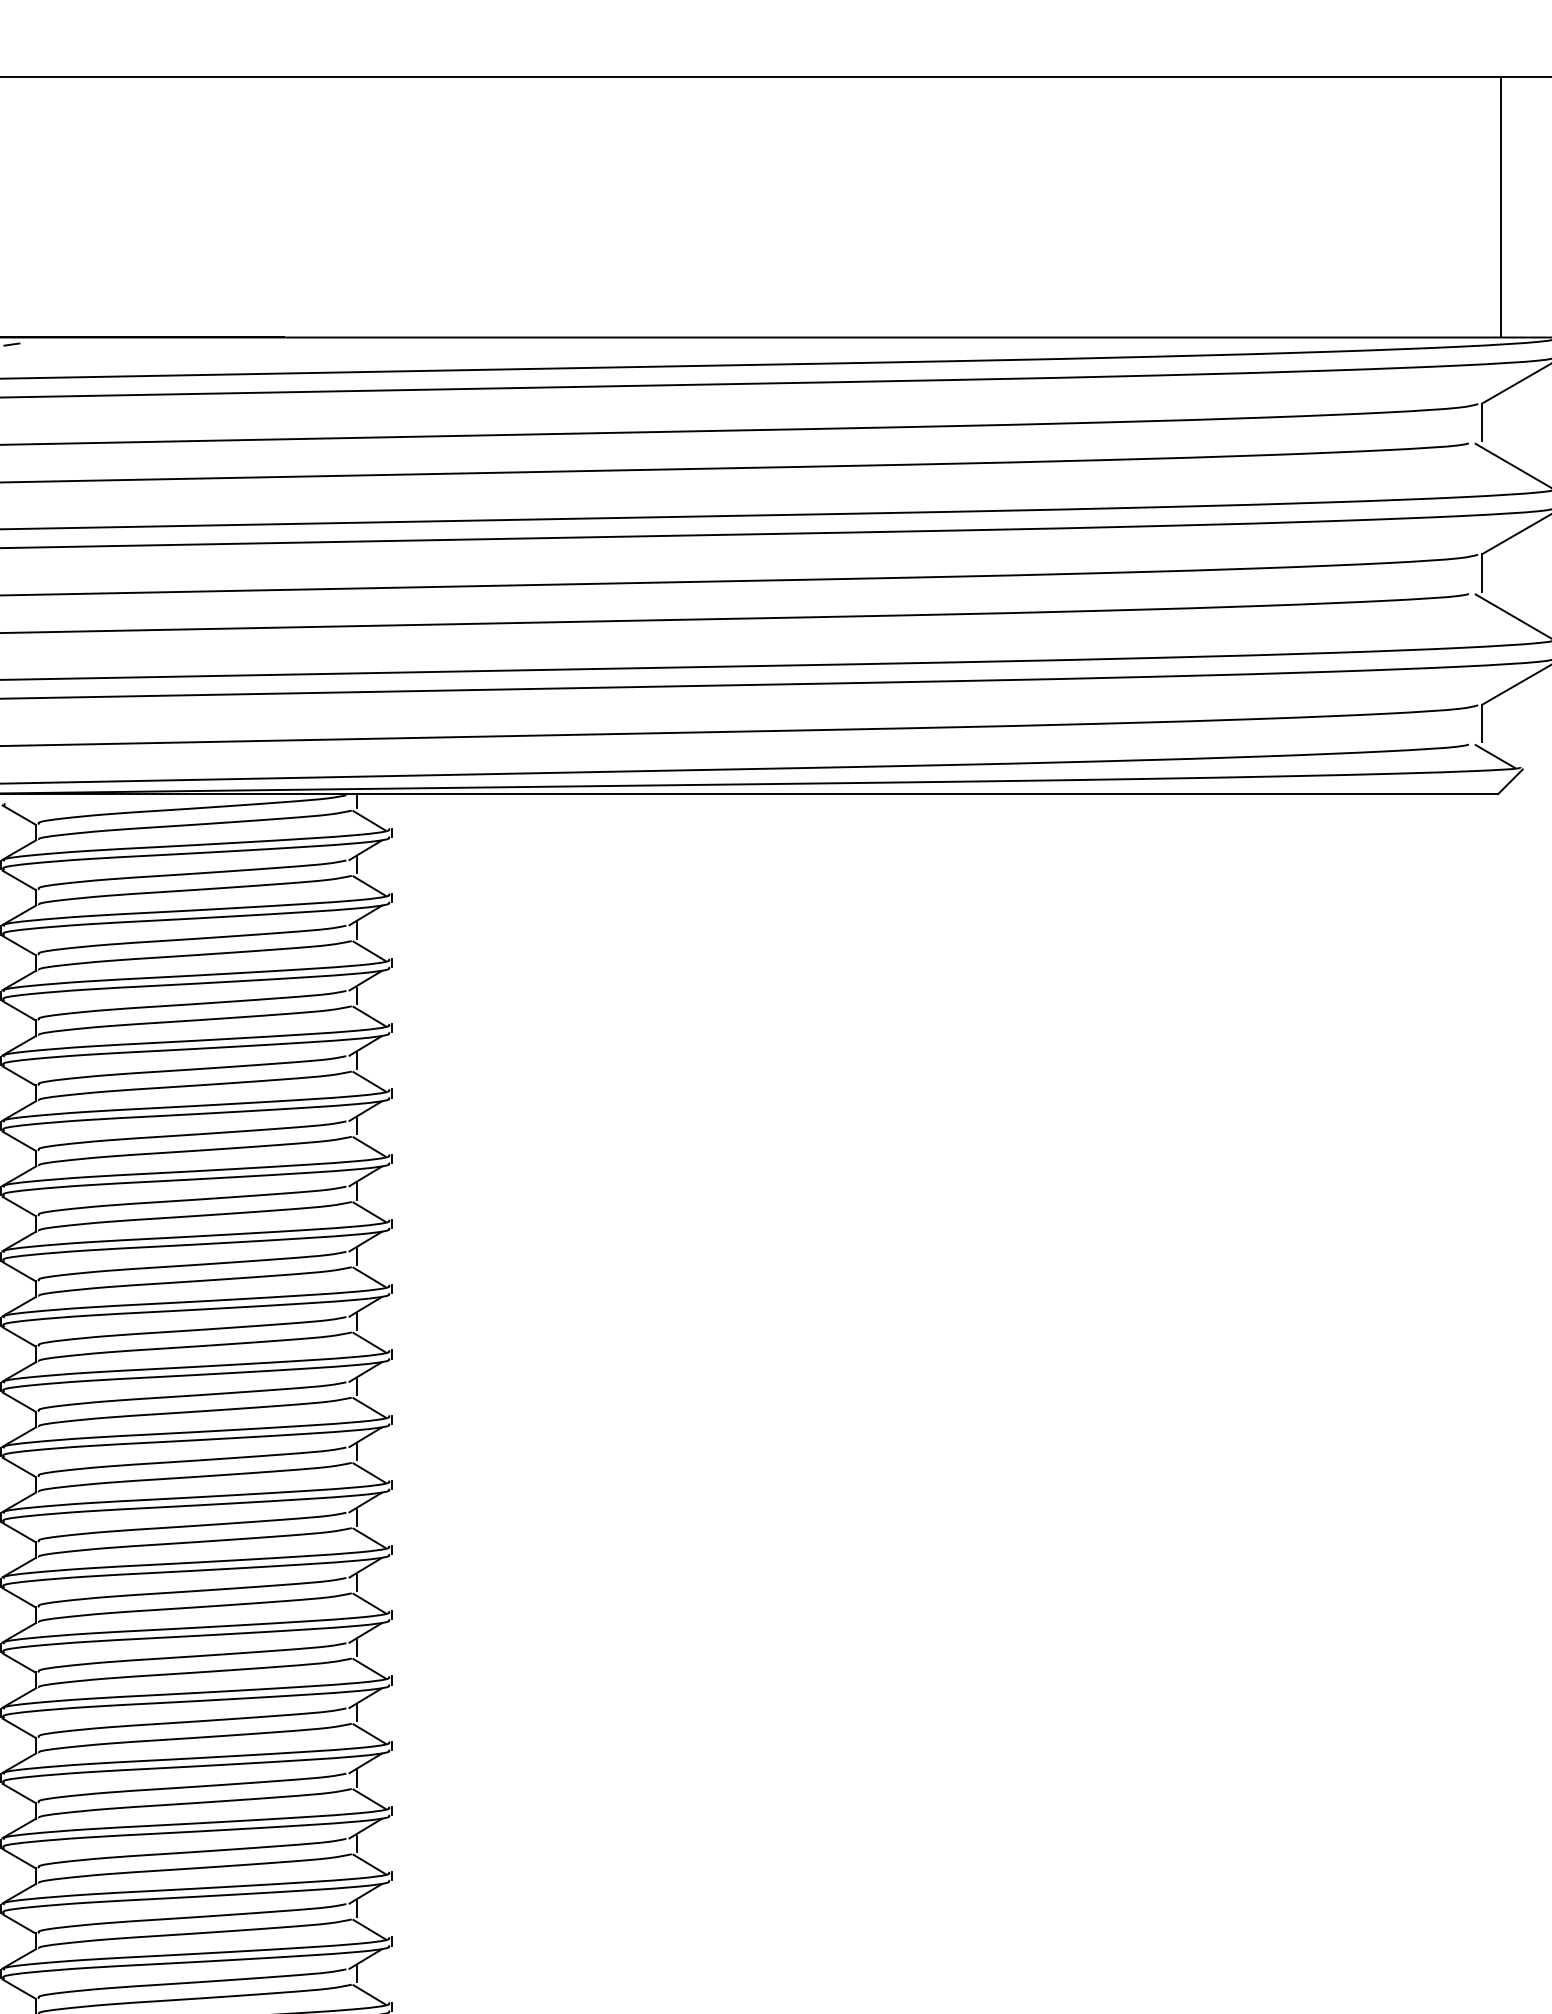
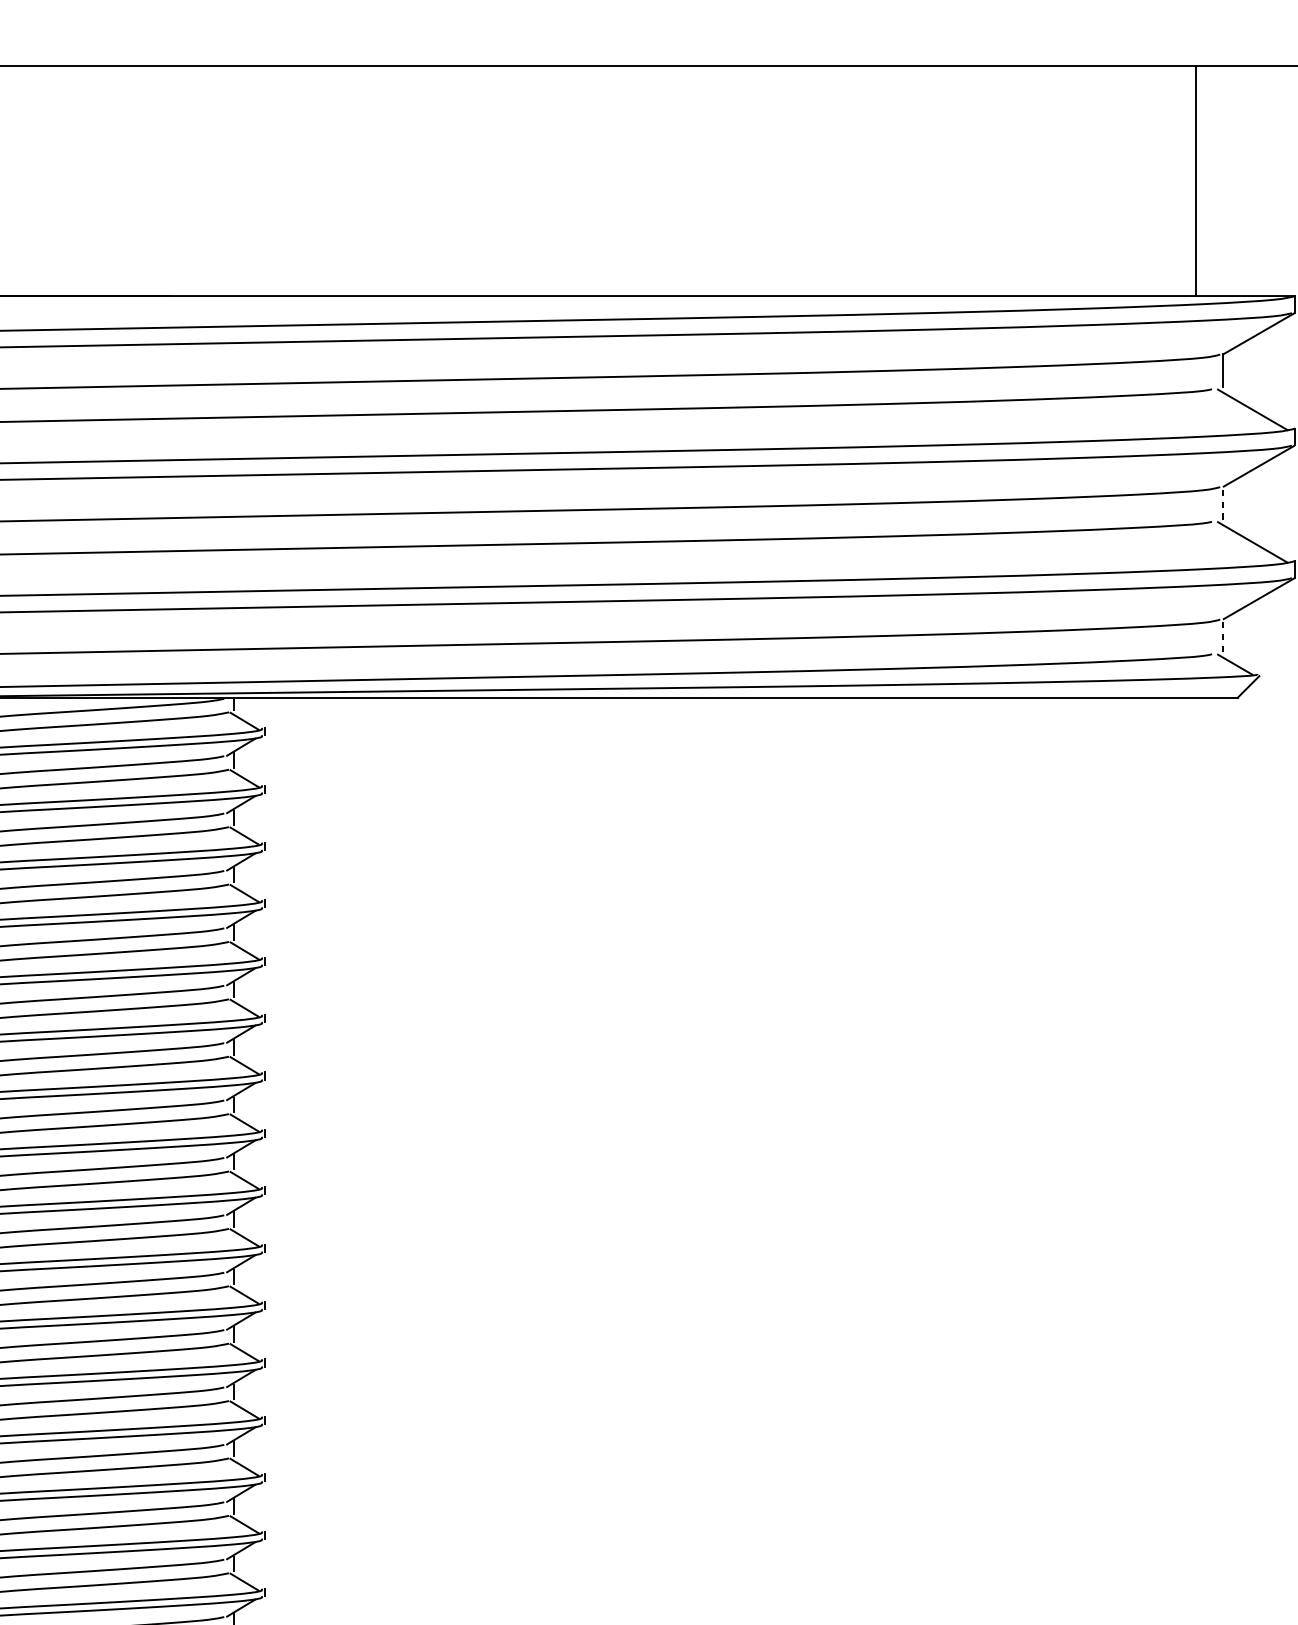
line: (1501, 206) -> (1196, 180), moved
line: (1481, 572) -> (1223, 502), solid -> dashed
line: (1481, 723) -> (1223, 635), solid -> dashed

